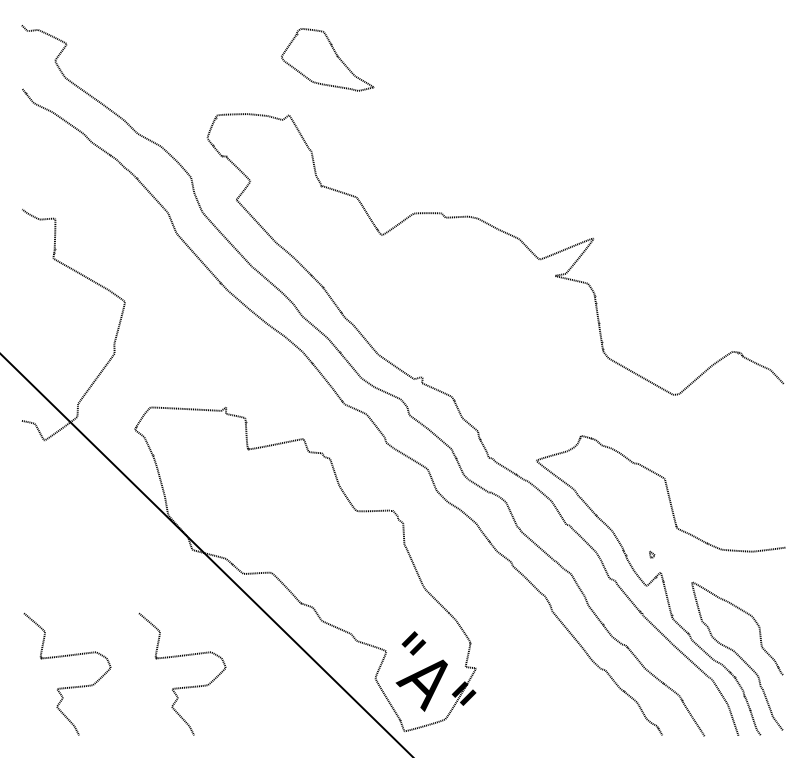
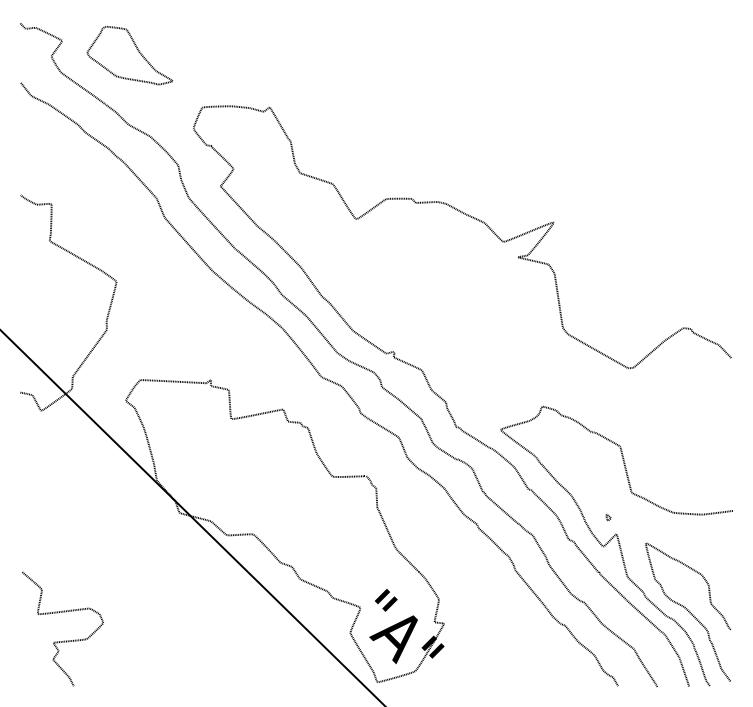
part: (327, 59) -> (130, 55), moved
curve: (184, 686) -> (172, 640), removed

